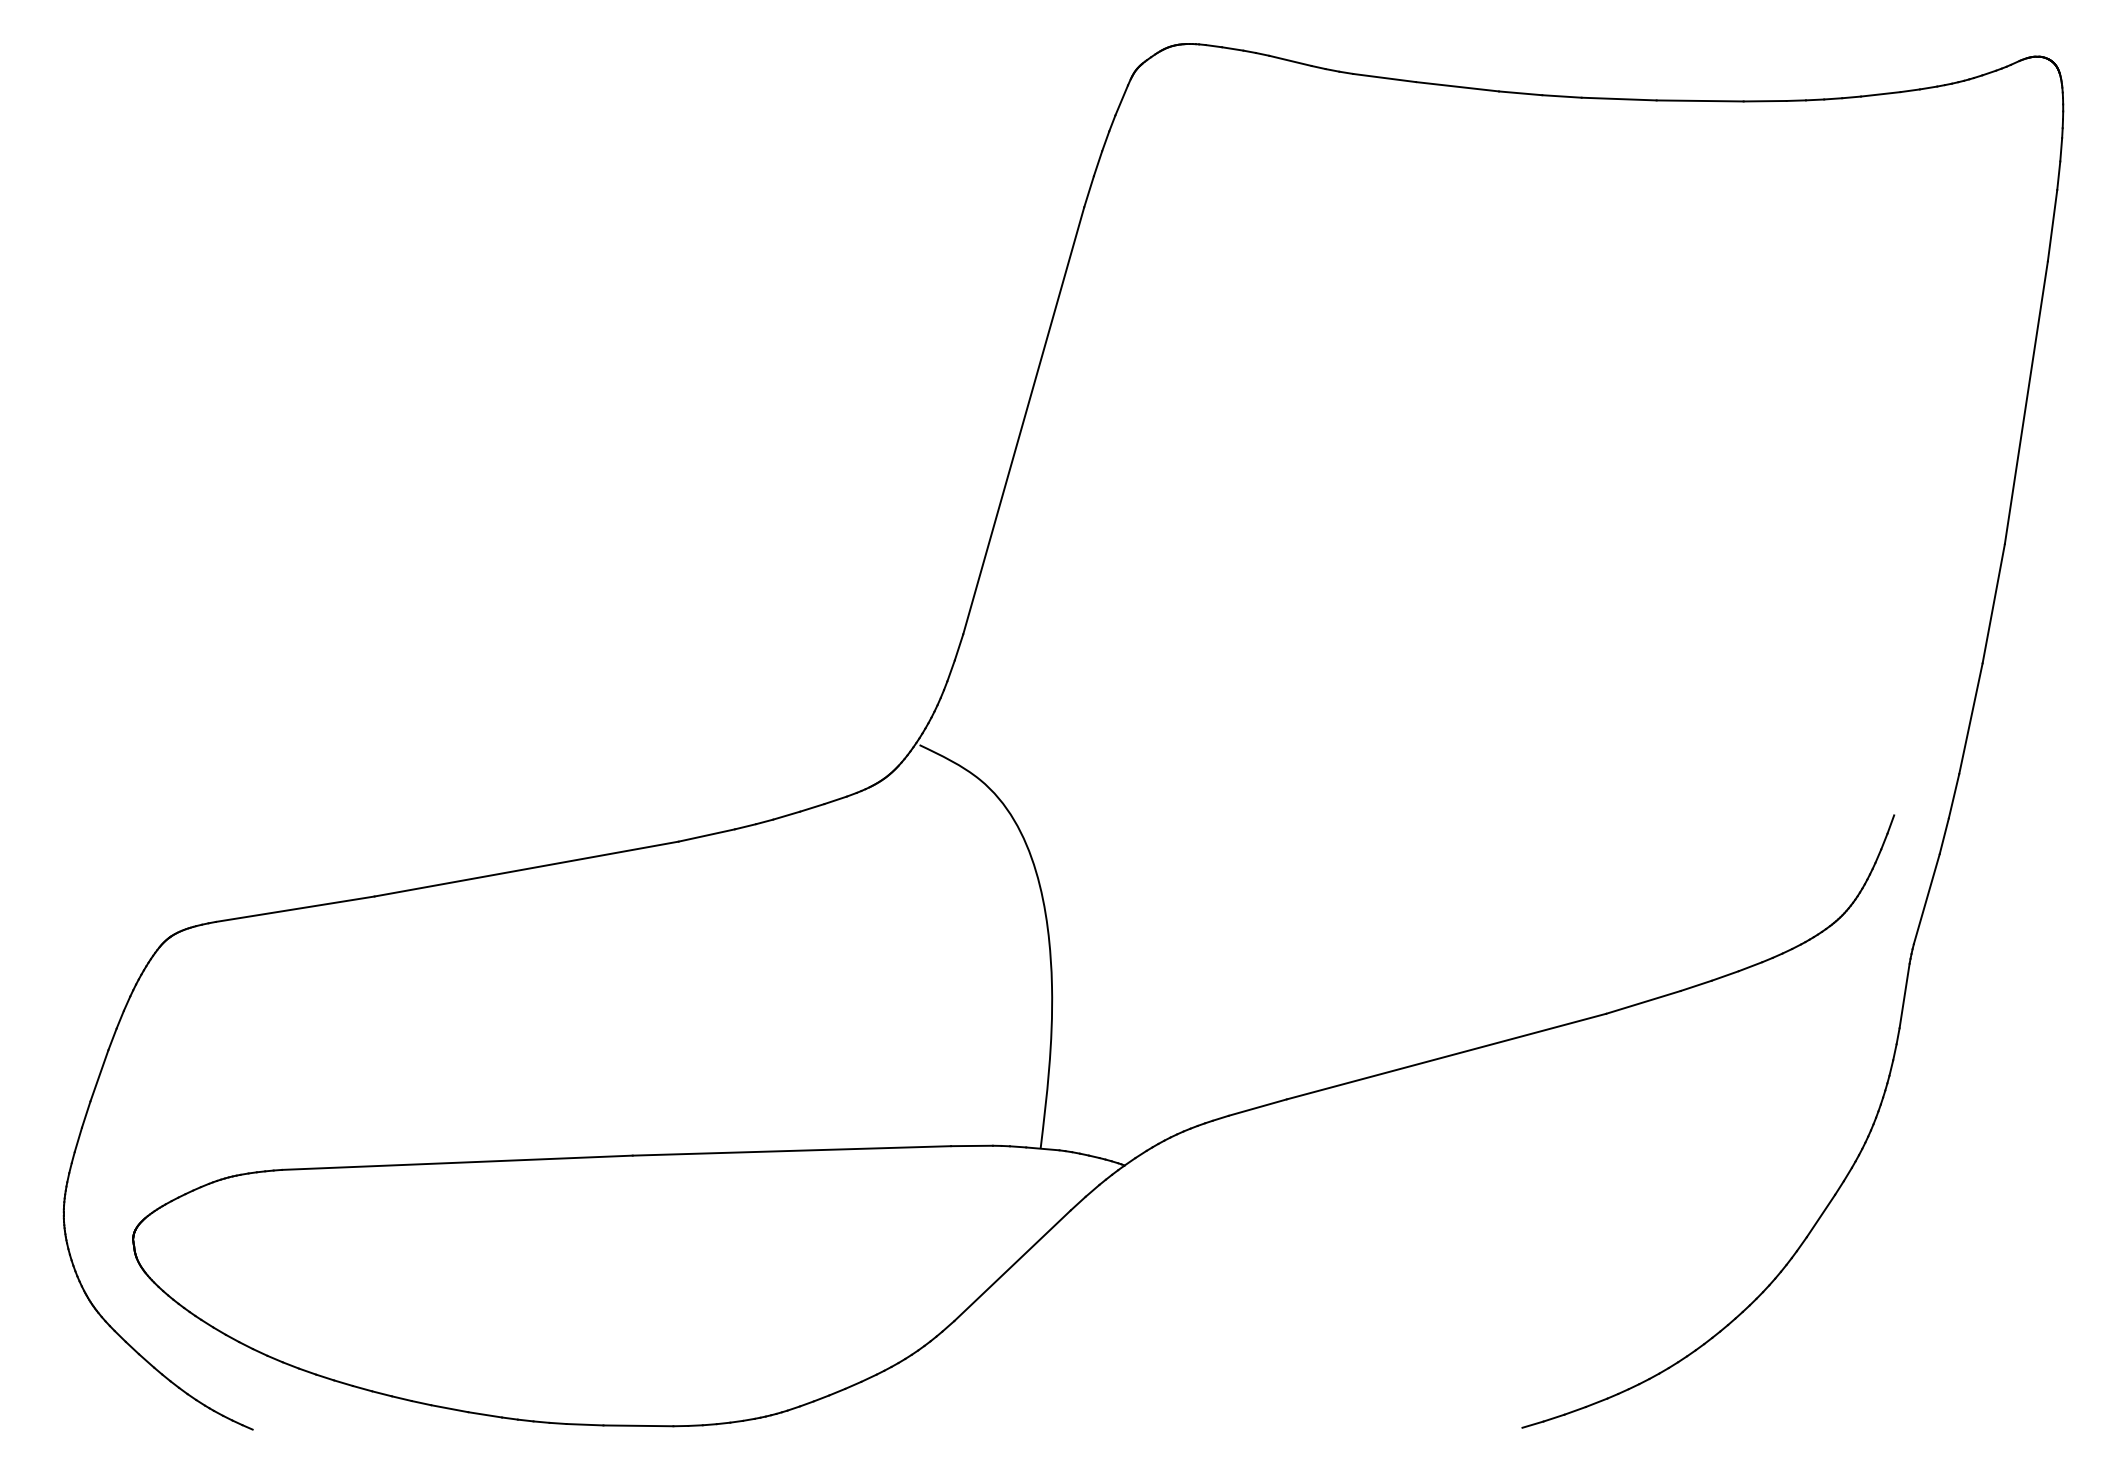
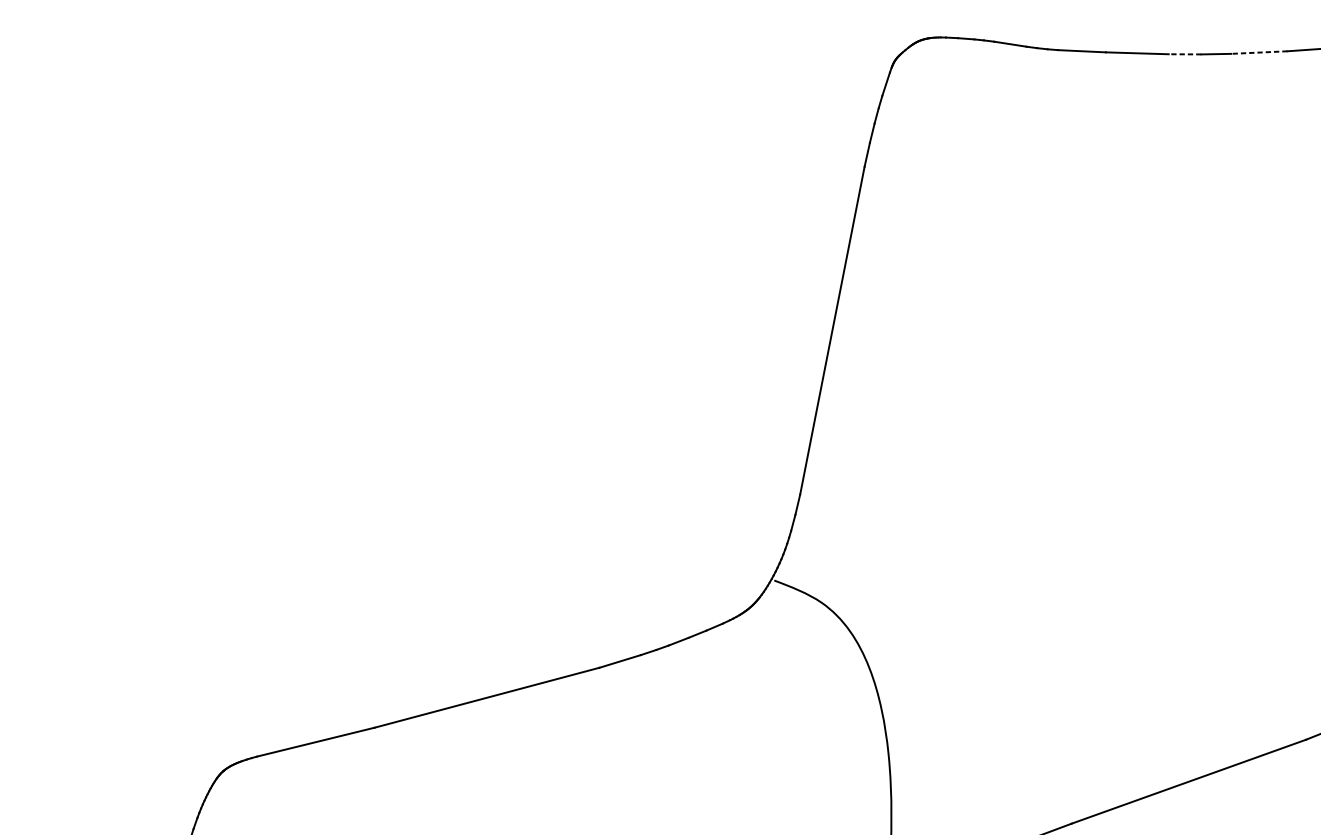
line: (1520, 93) -> (1184, 54), solid -> dashed
line: (1619, 99) -> (1259, 52), solid -> dashed

